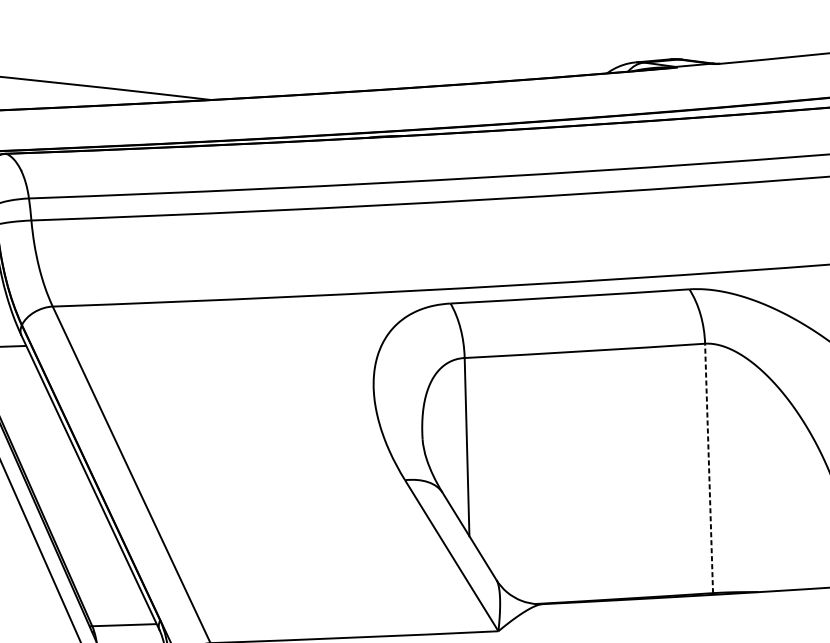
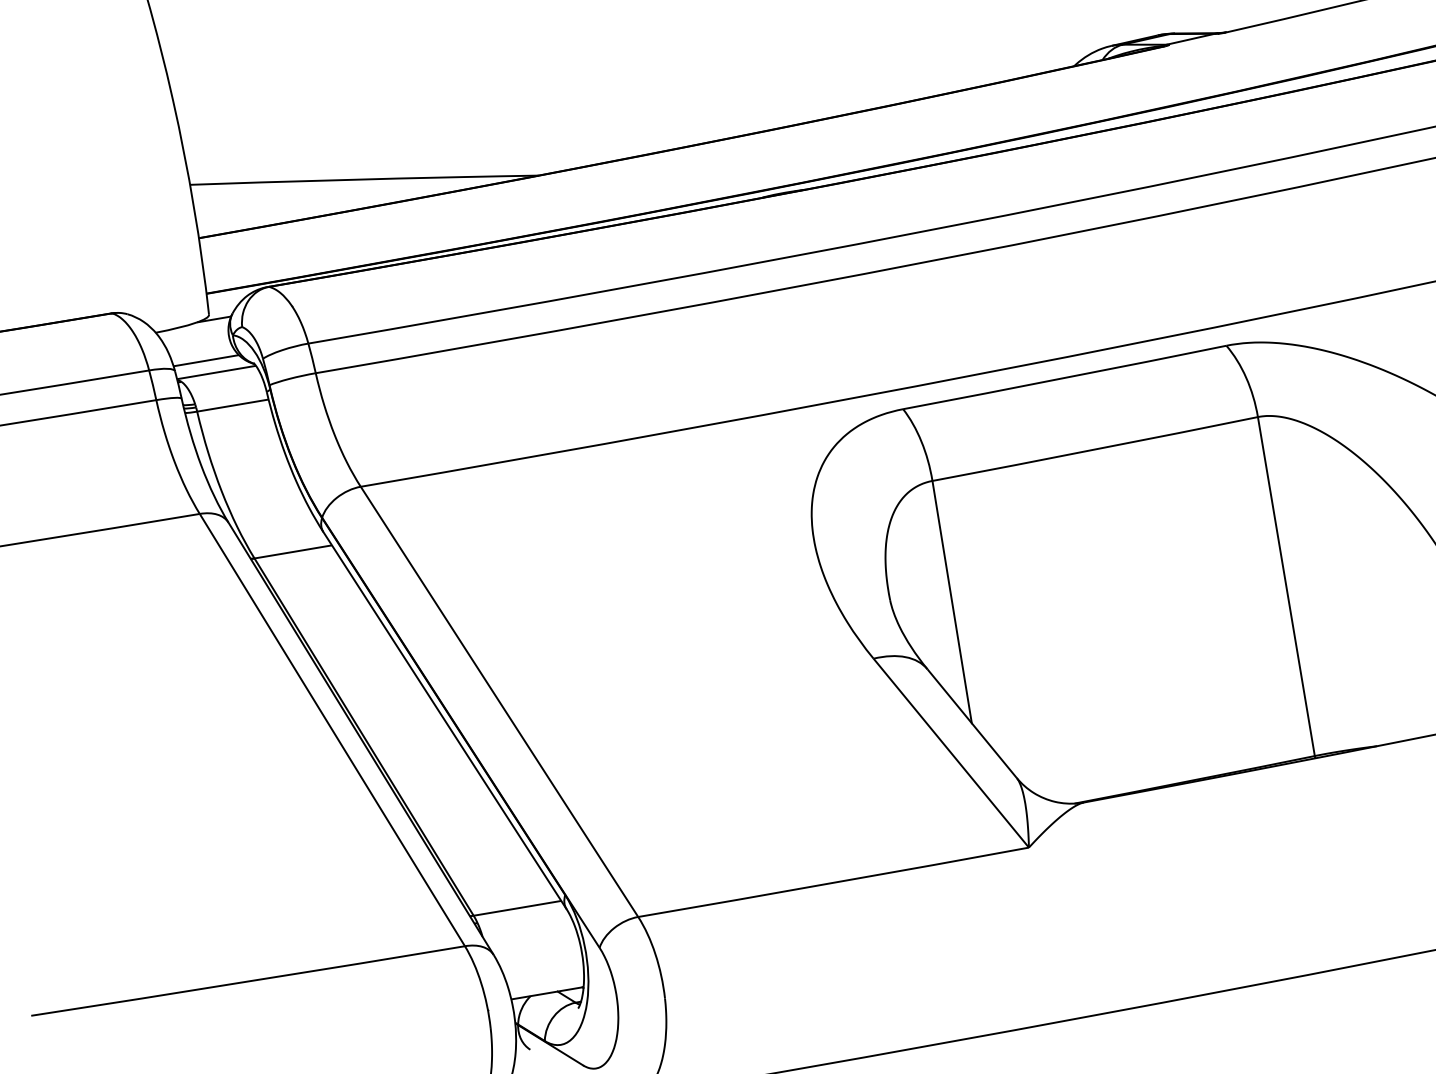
line: (709, 468) -> (1286, 586), dashed -> solid

